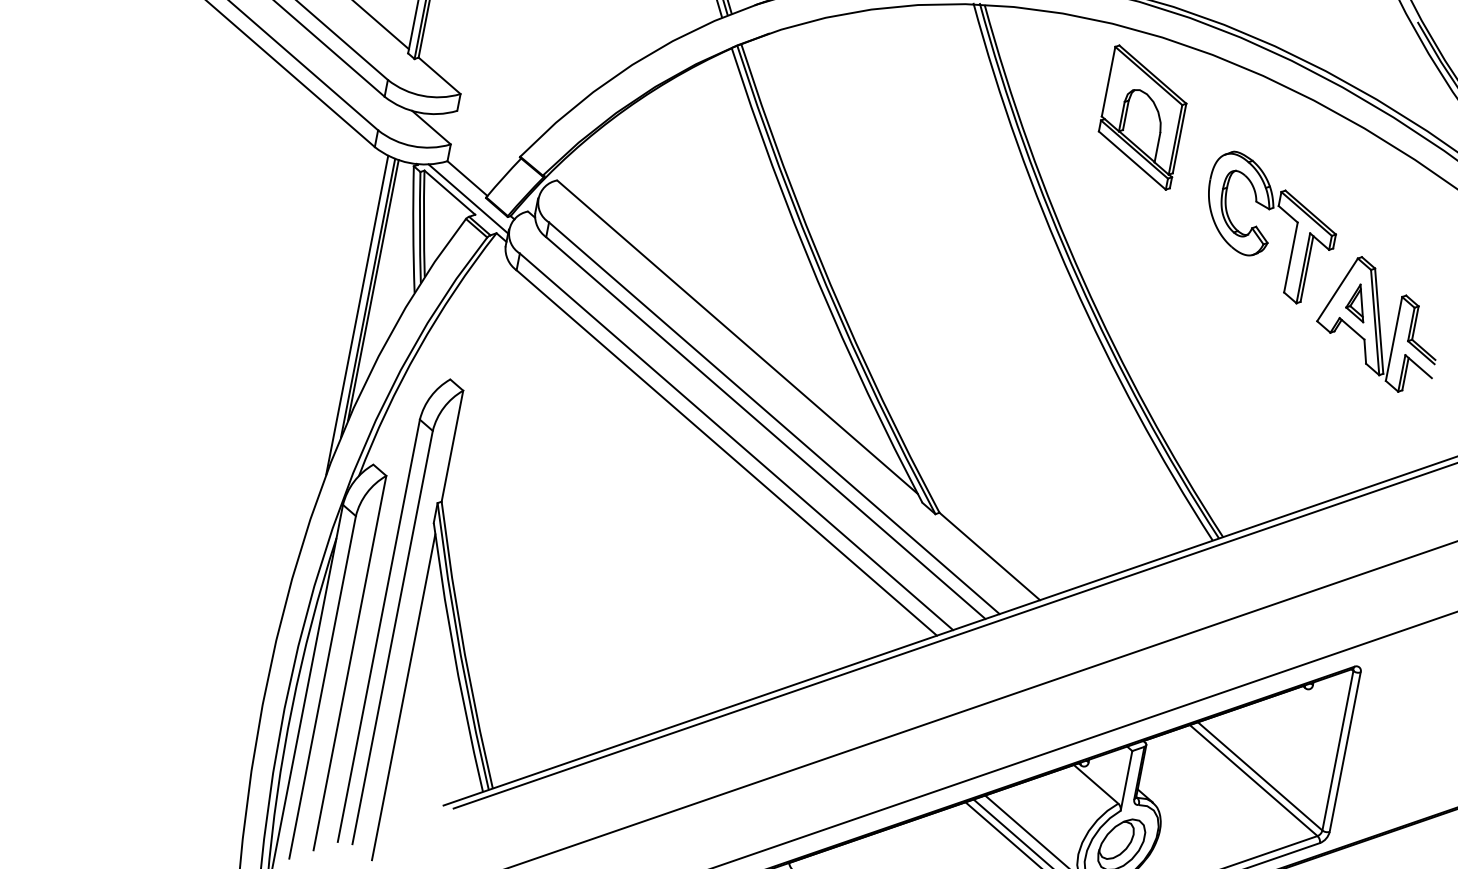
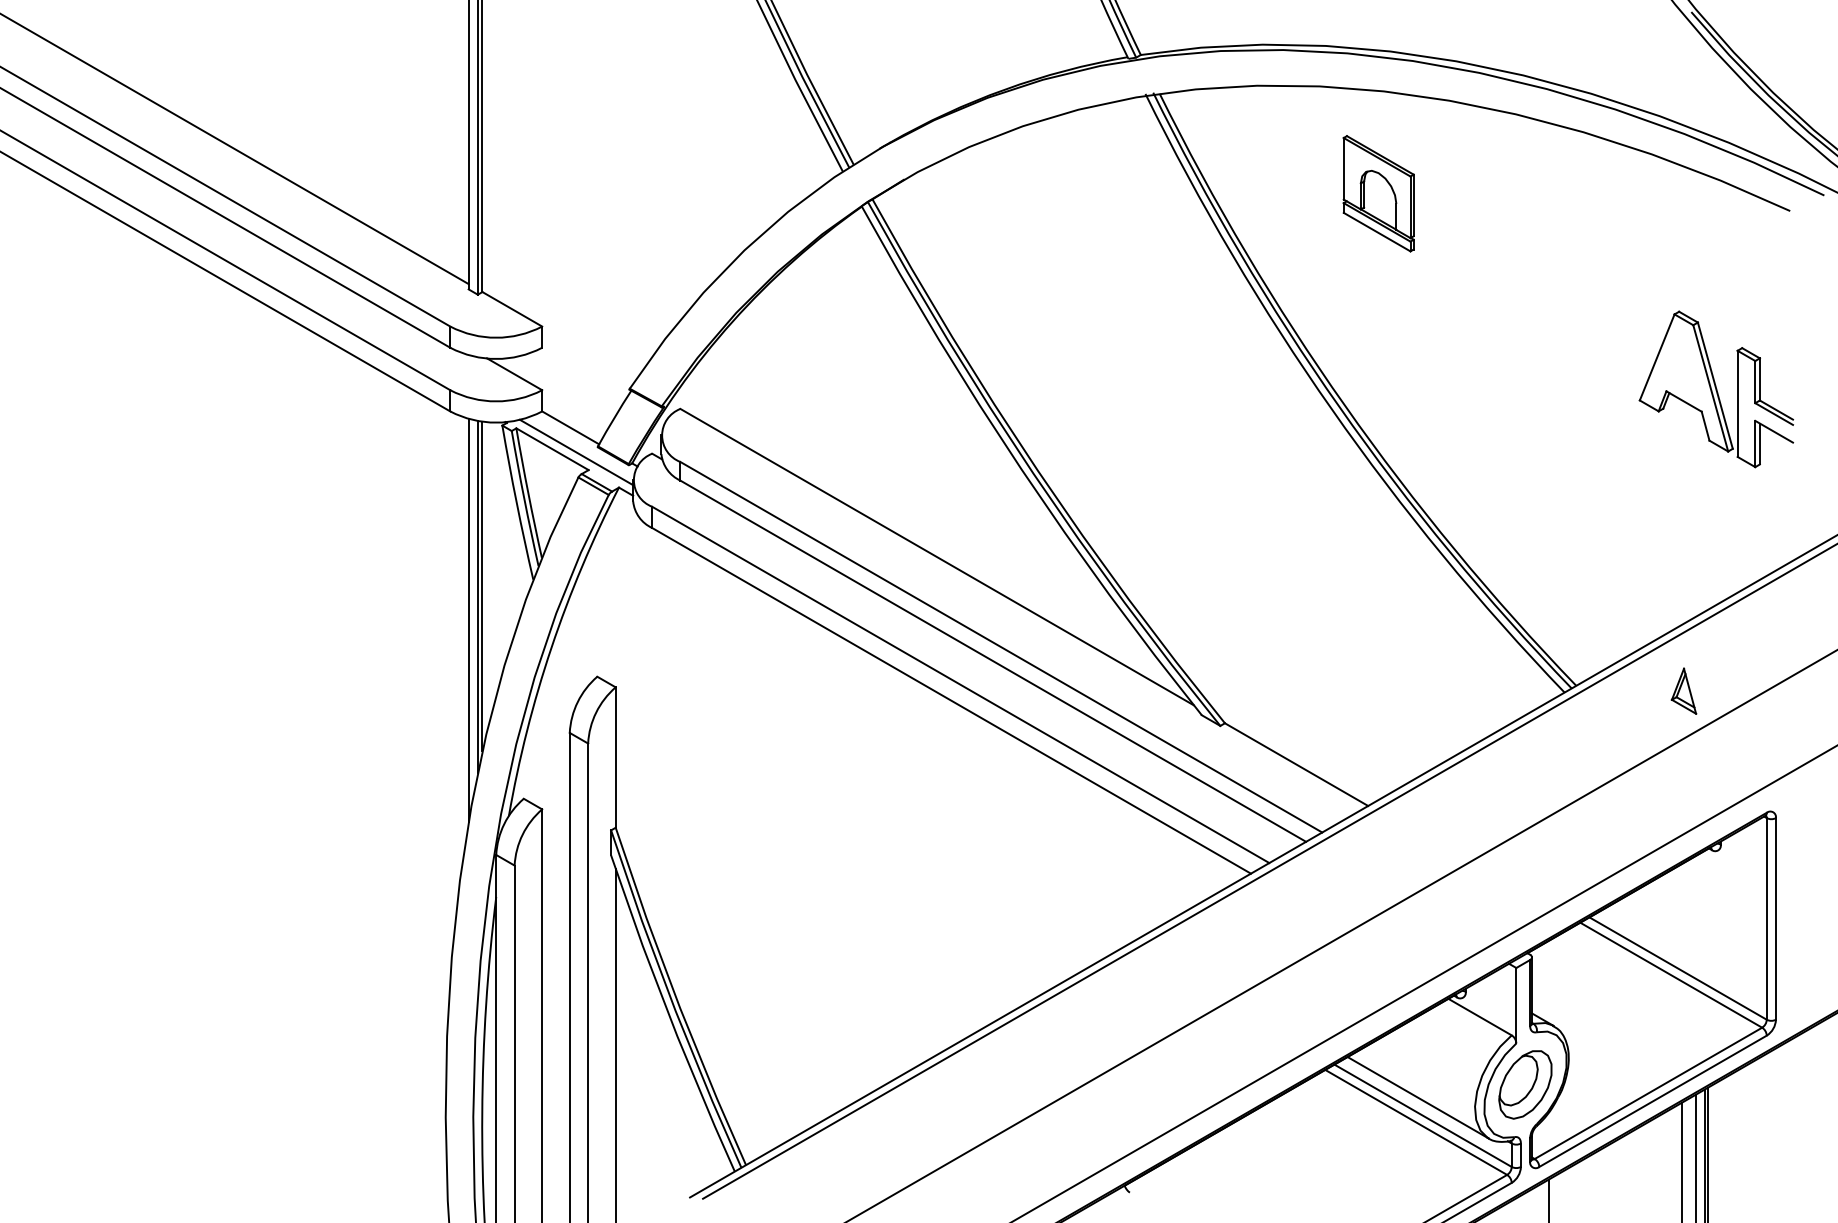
part: (1142, 117) -> (1378, 193), size x0.7
part: (1261, 233) -> (1551, 306), removed
part: (1356, 301) -> (1683, 690), moved

